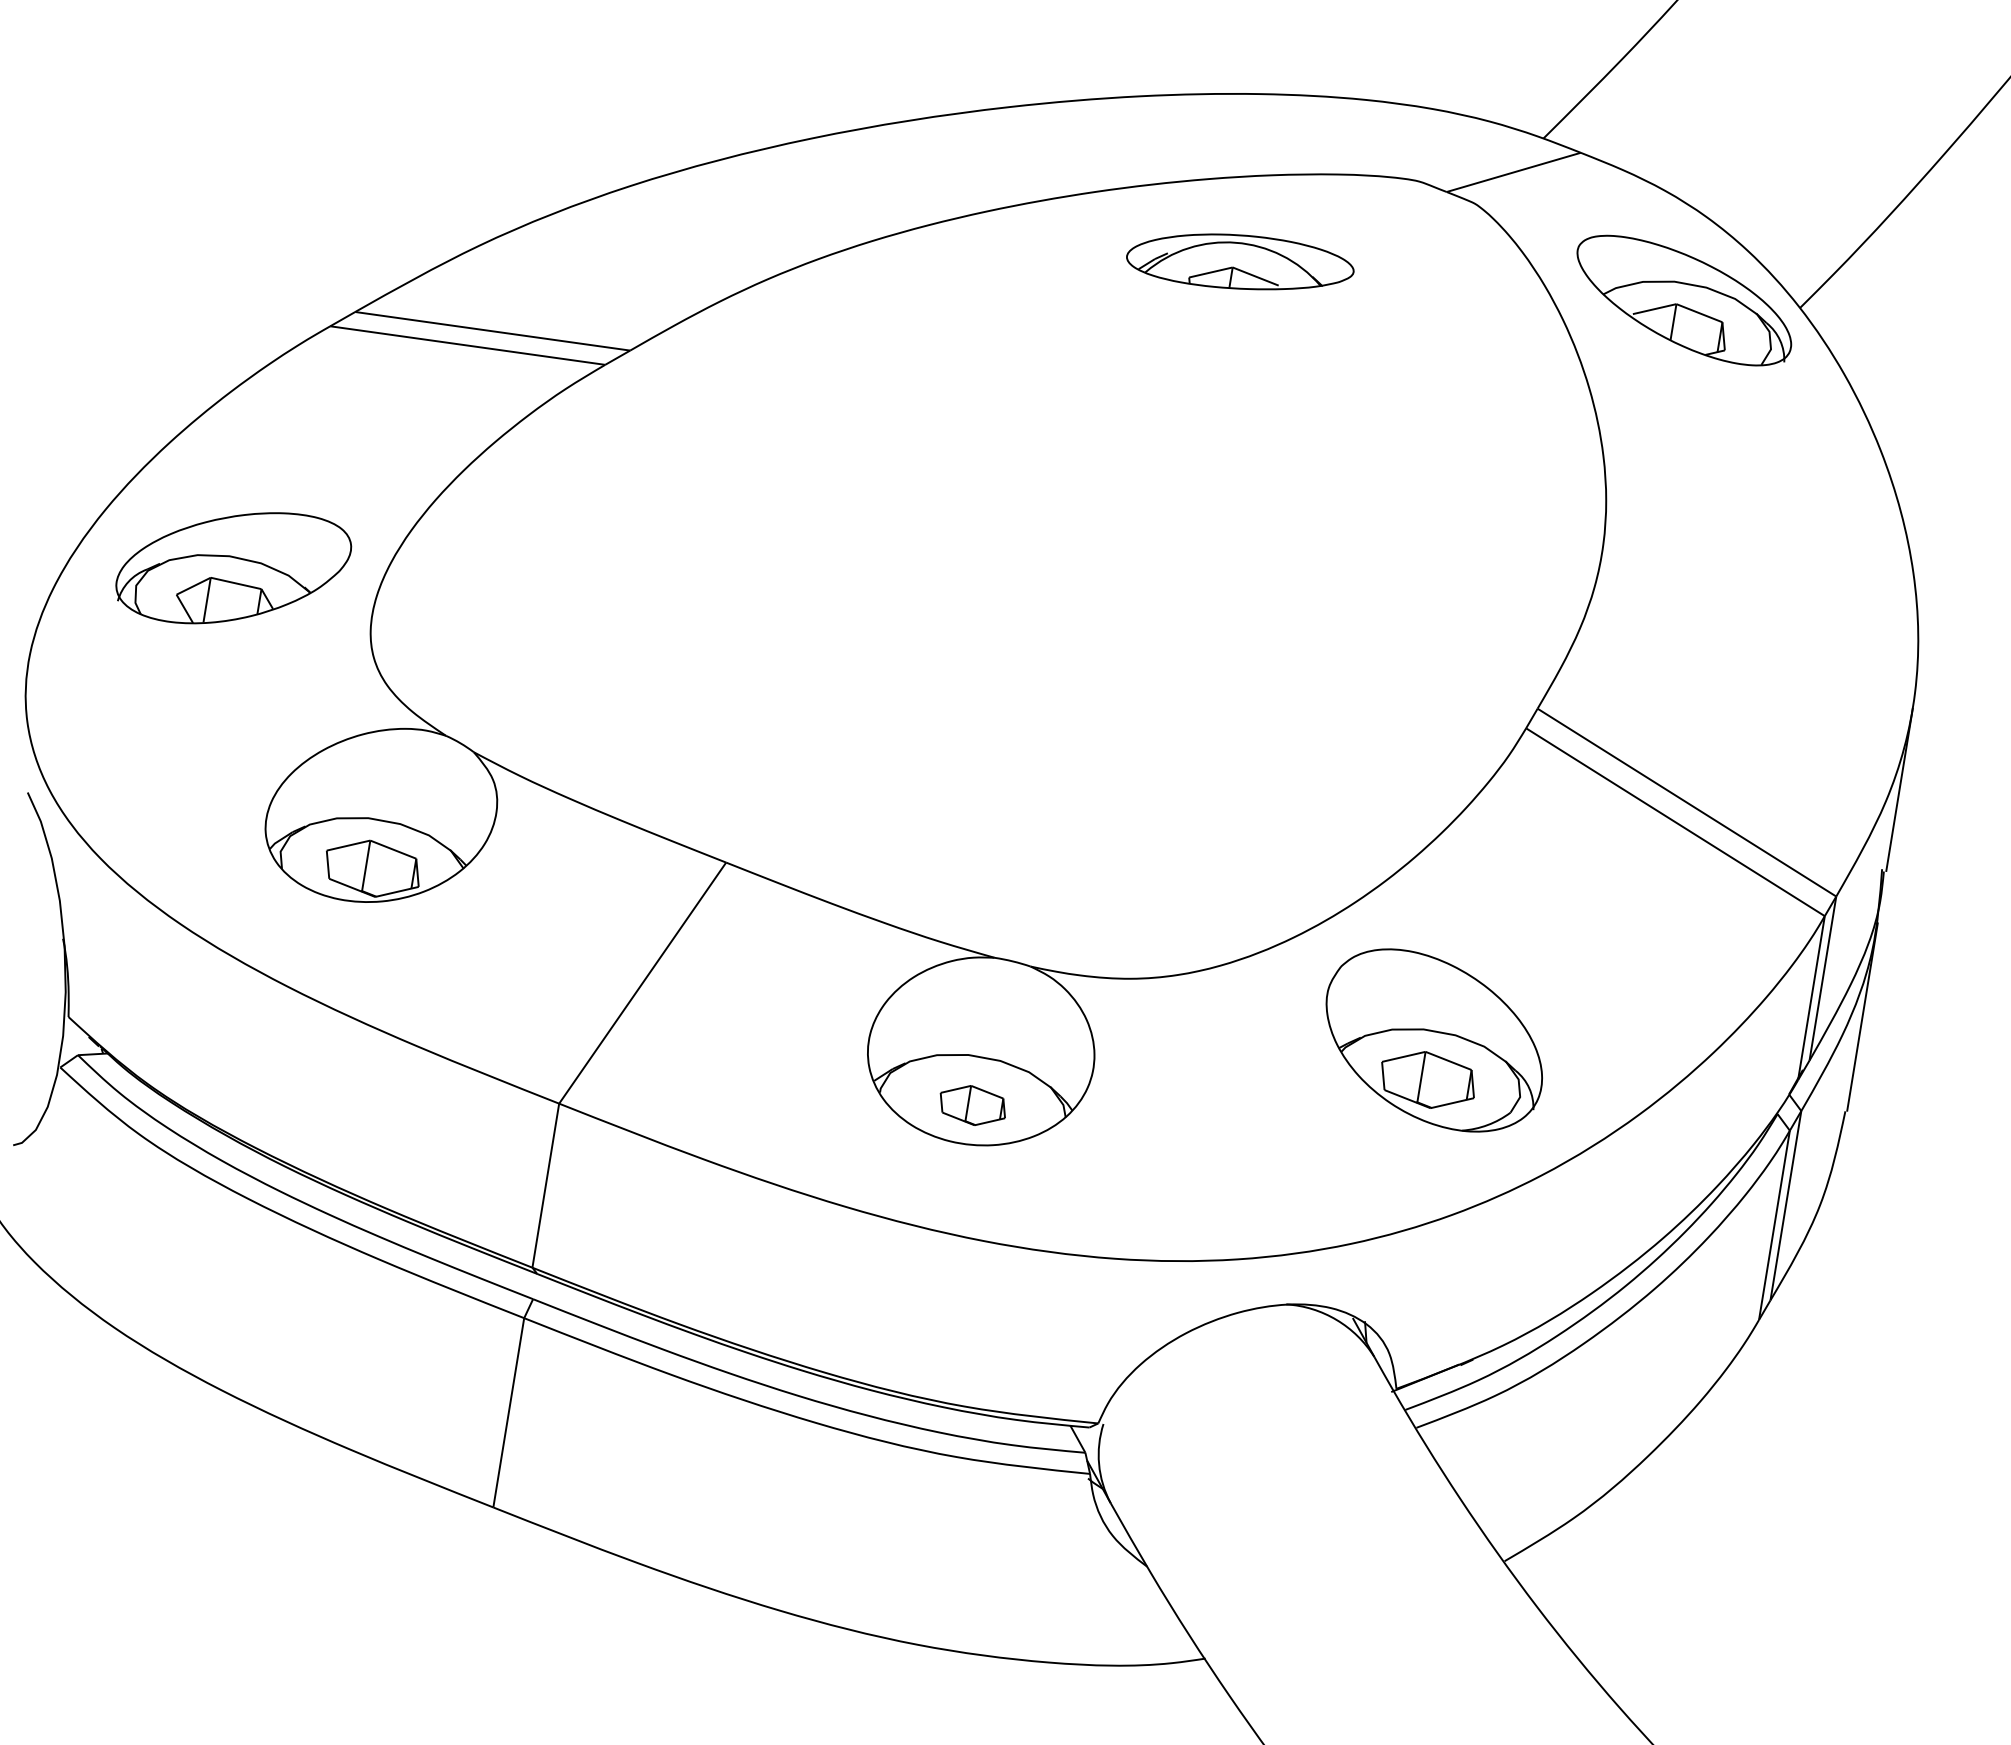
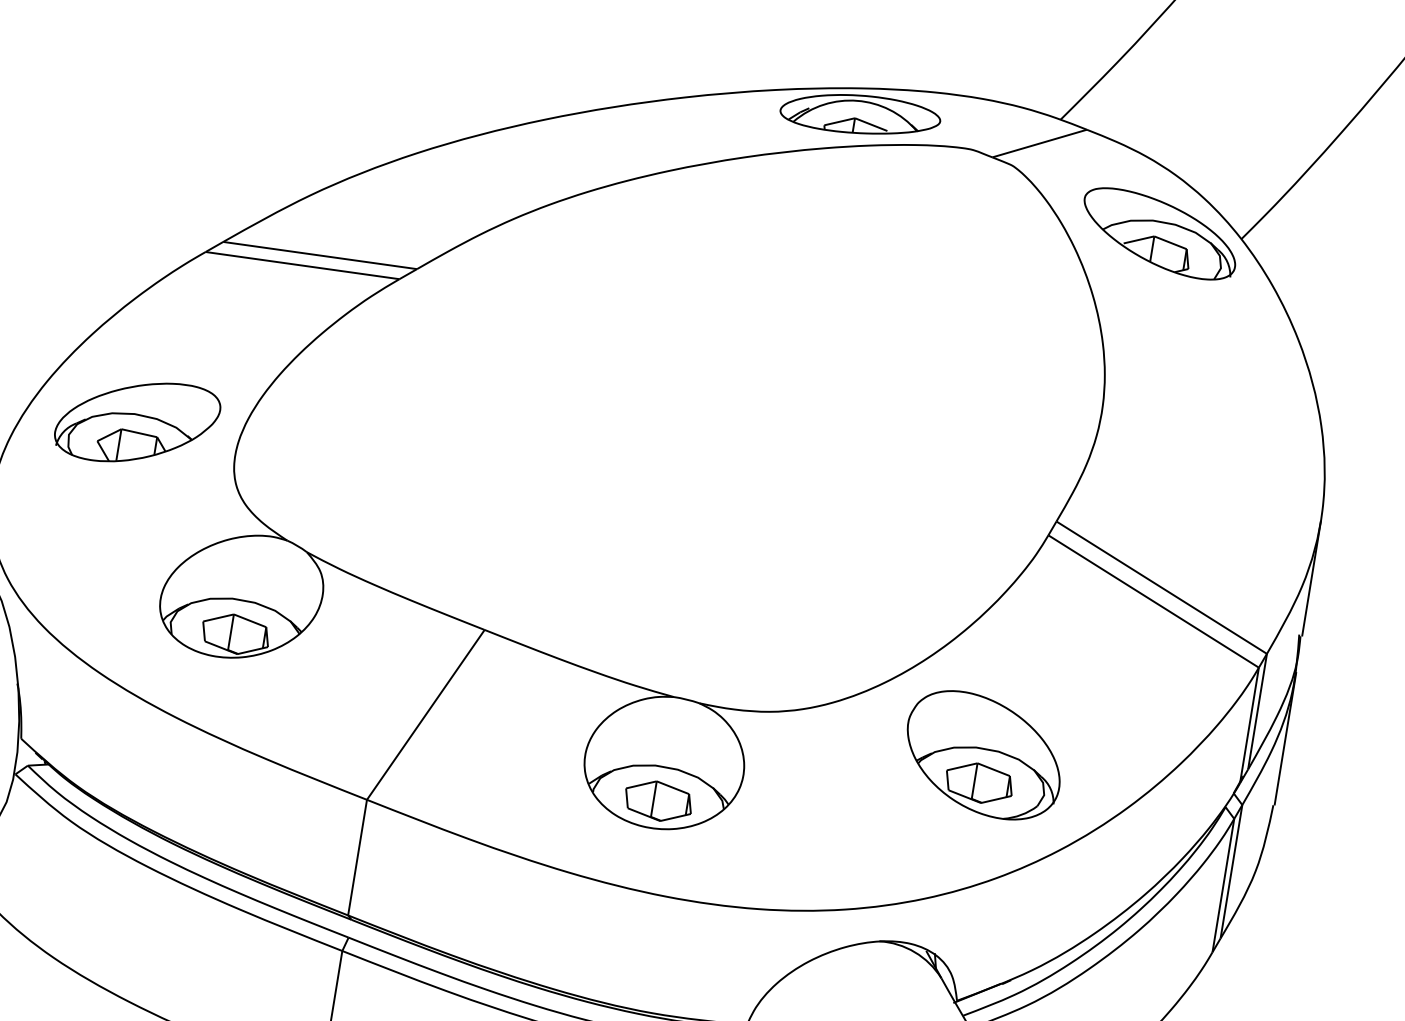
part: (1240, 261) -> (860, 114), moved
part: (972, 1105) -> (658, 801), size x1.43

